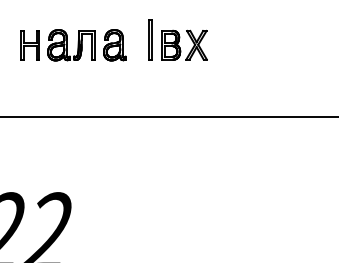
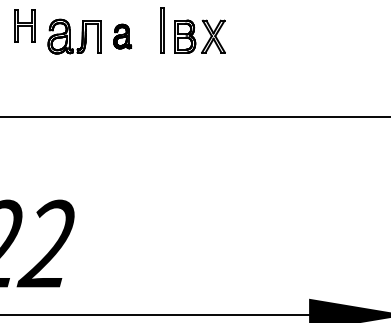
part: (29, 45) -> (24, 25), moved
part: (114, 45) -> (122, 36), size x0.7

